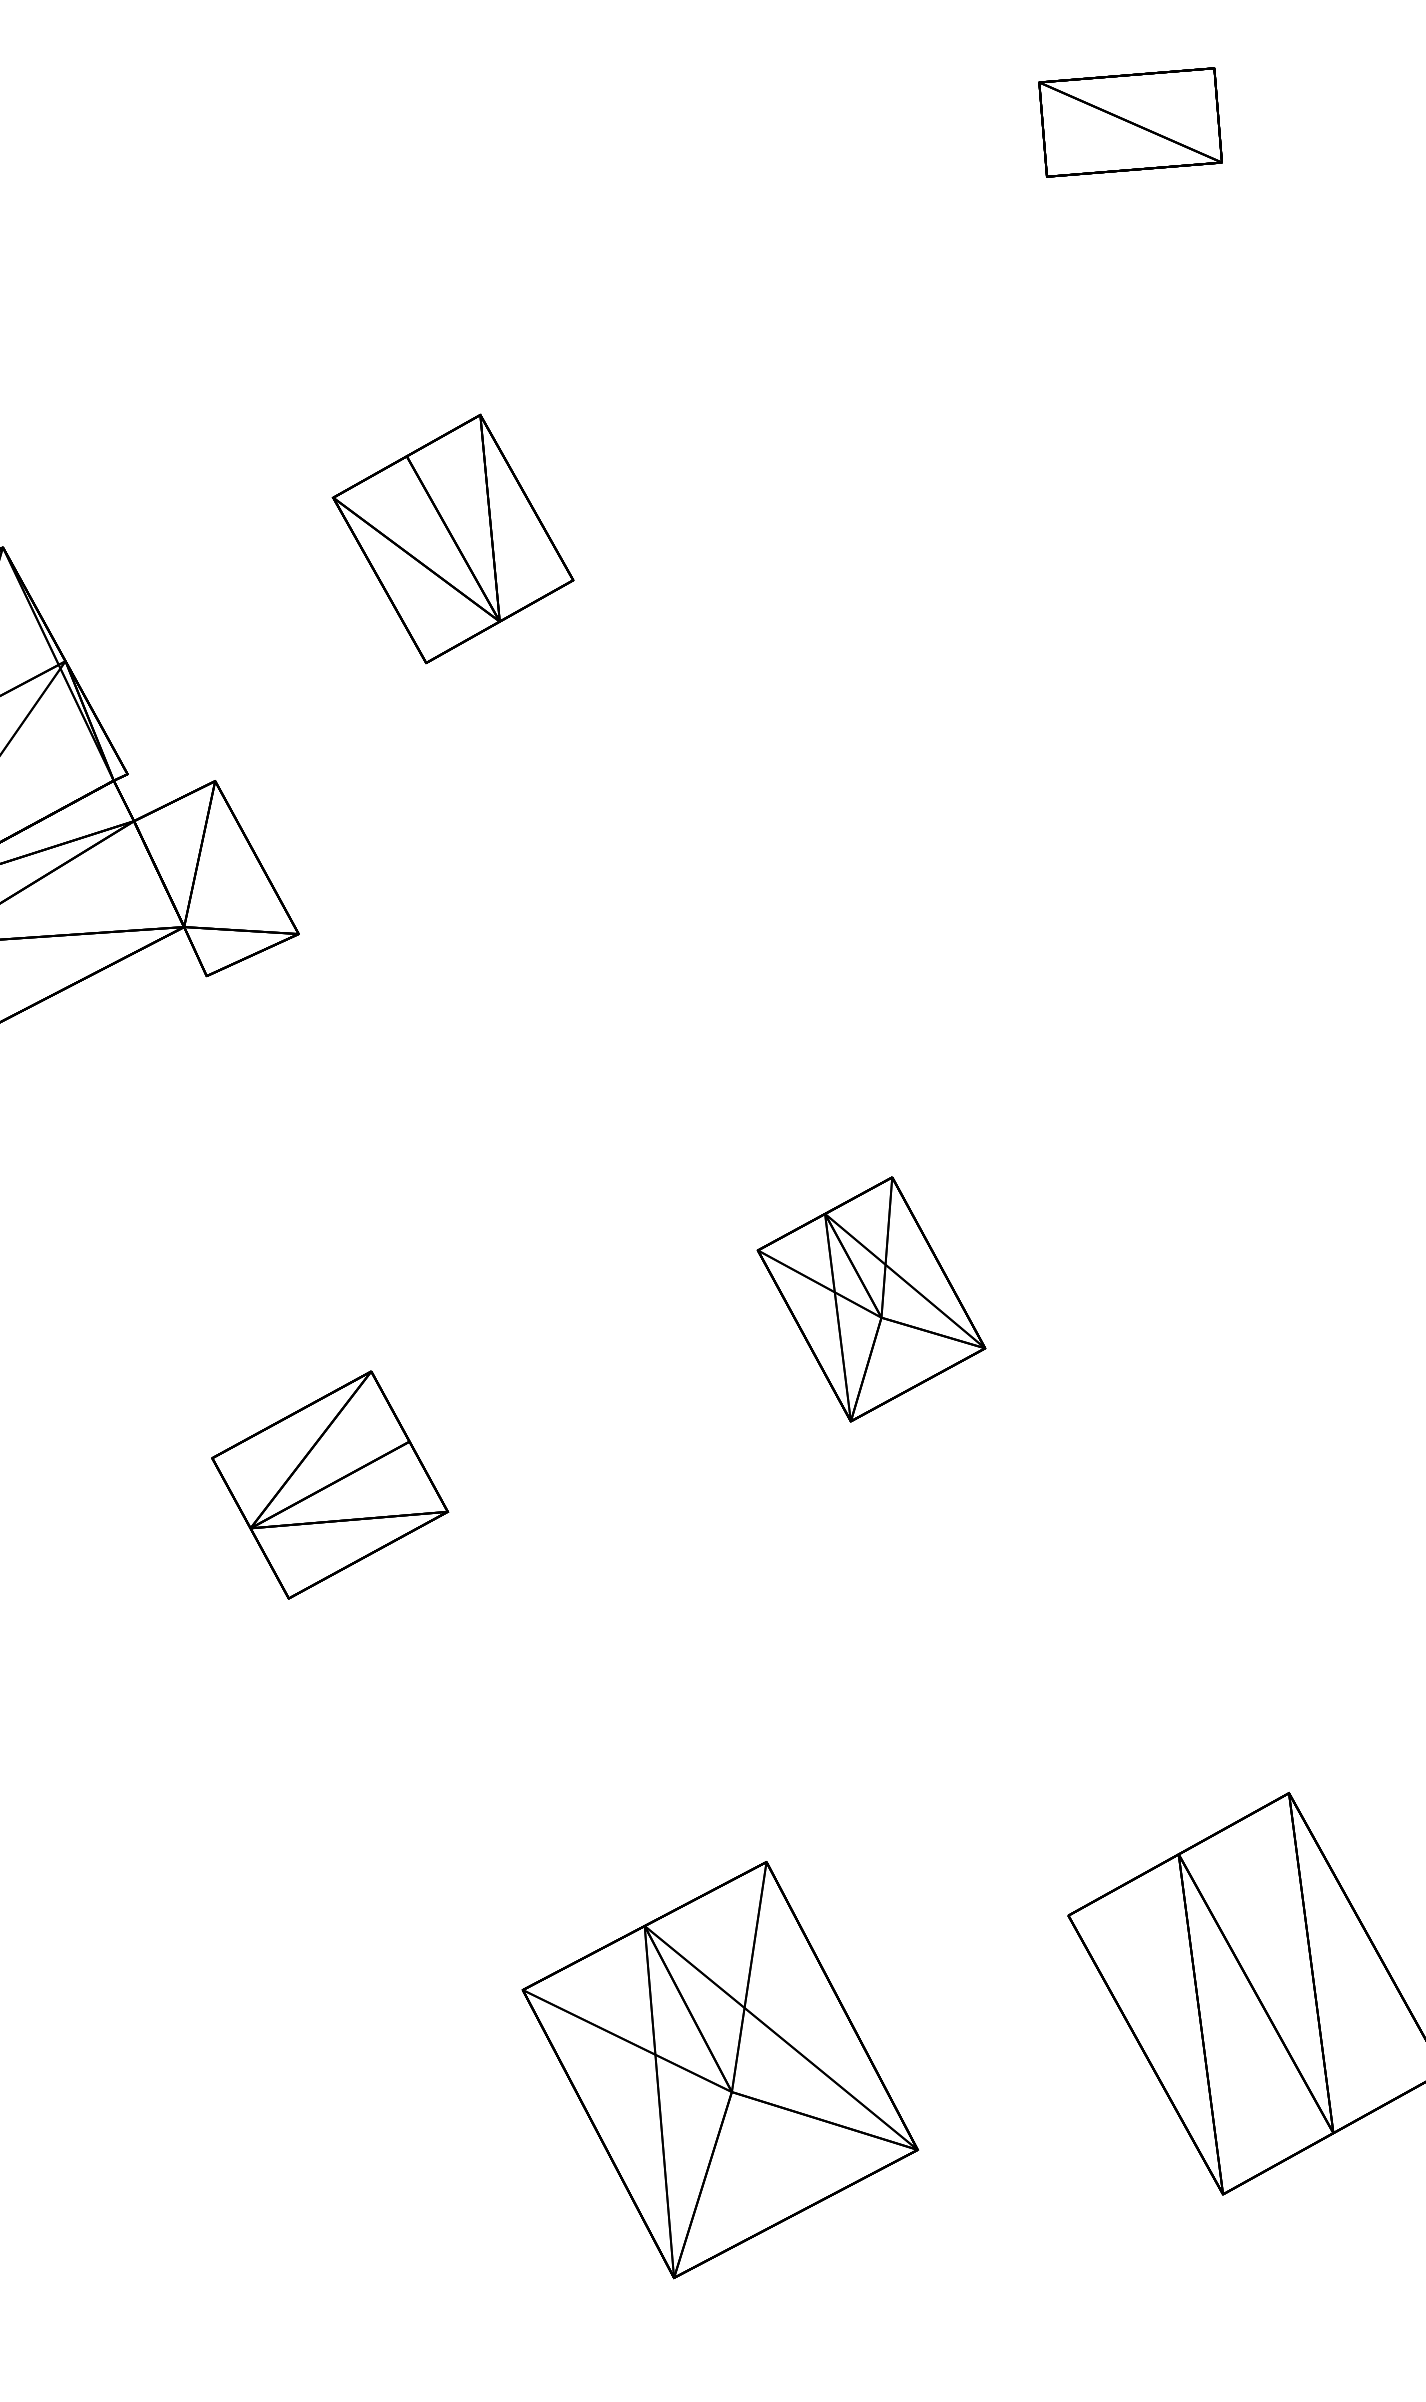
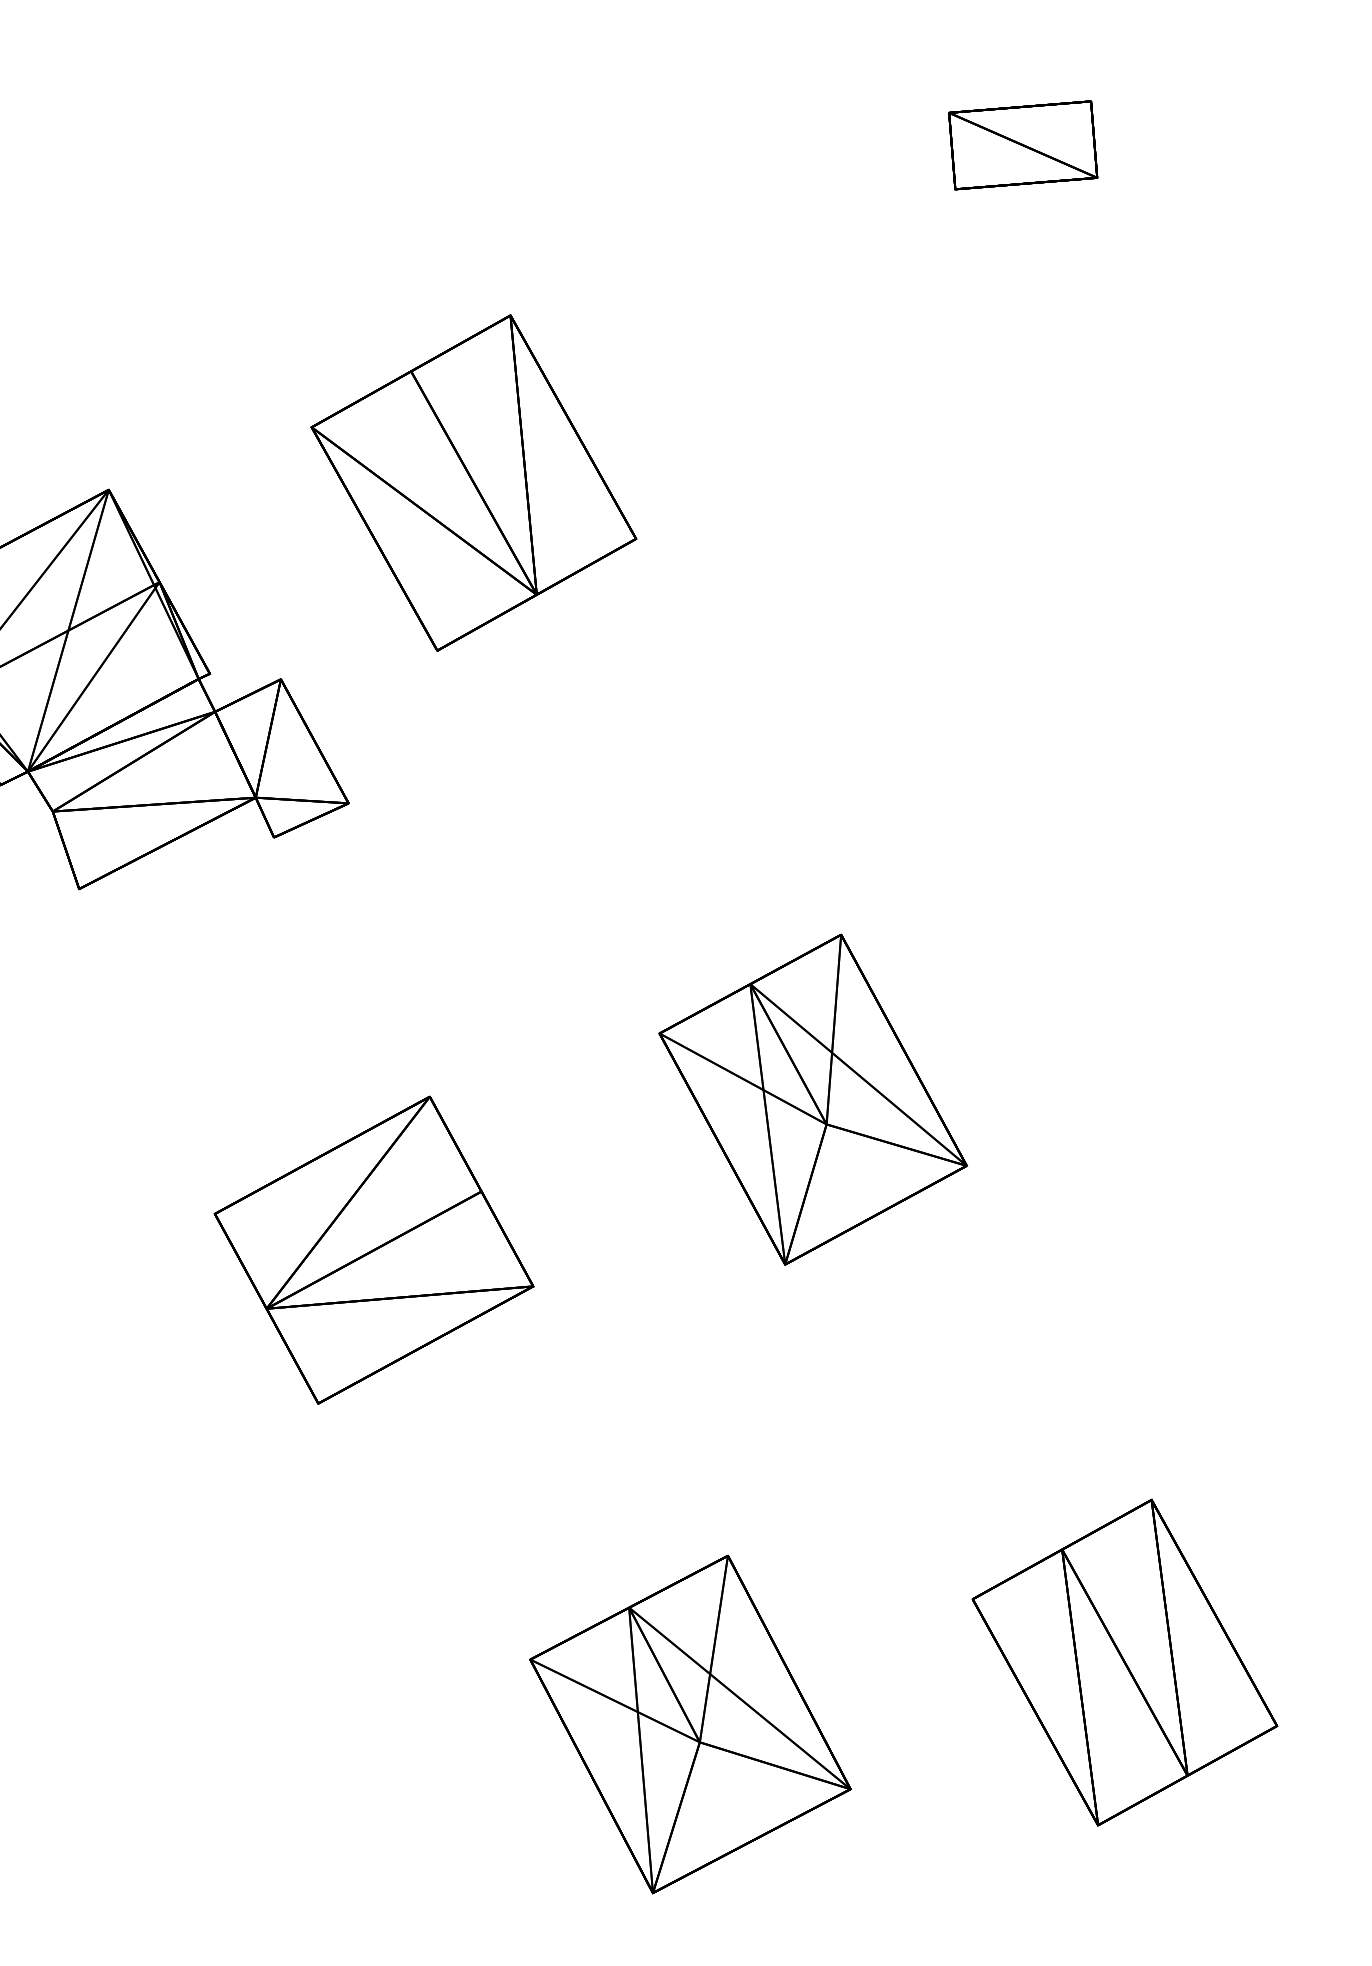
part: (452, 538) -> (473, 482), size x1.67
part: (870, 1299) -> (812, 1099), size x1.67
part: (329, 1484) -> (373, 1249), size x1.67

